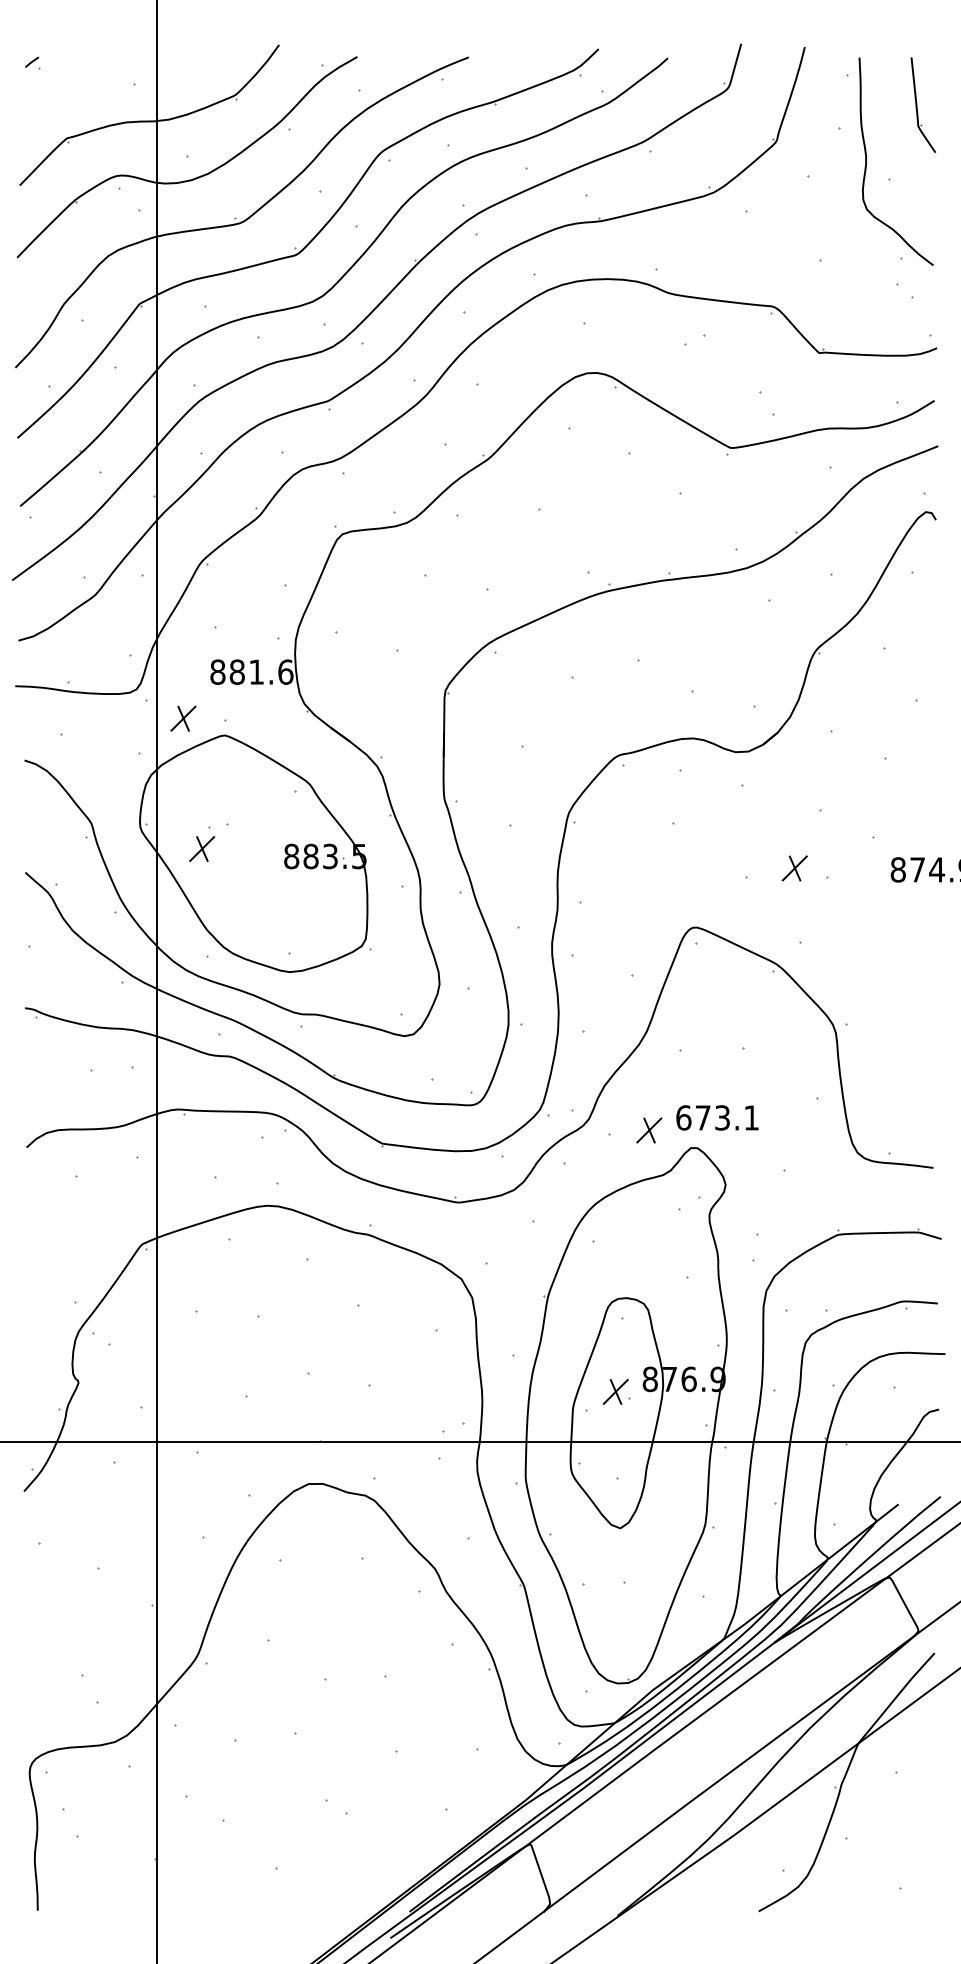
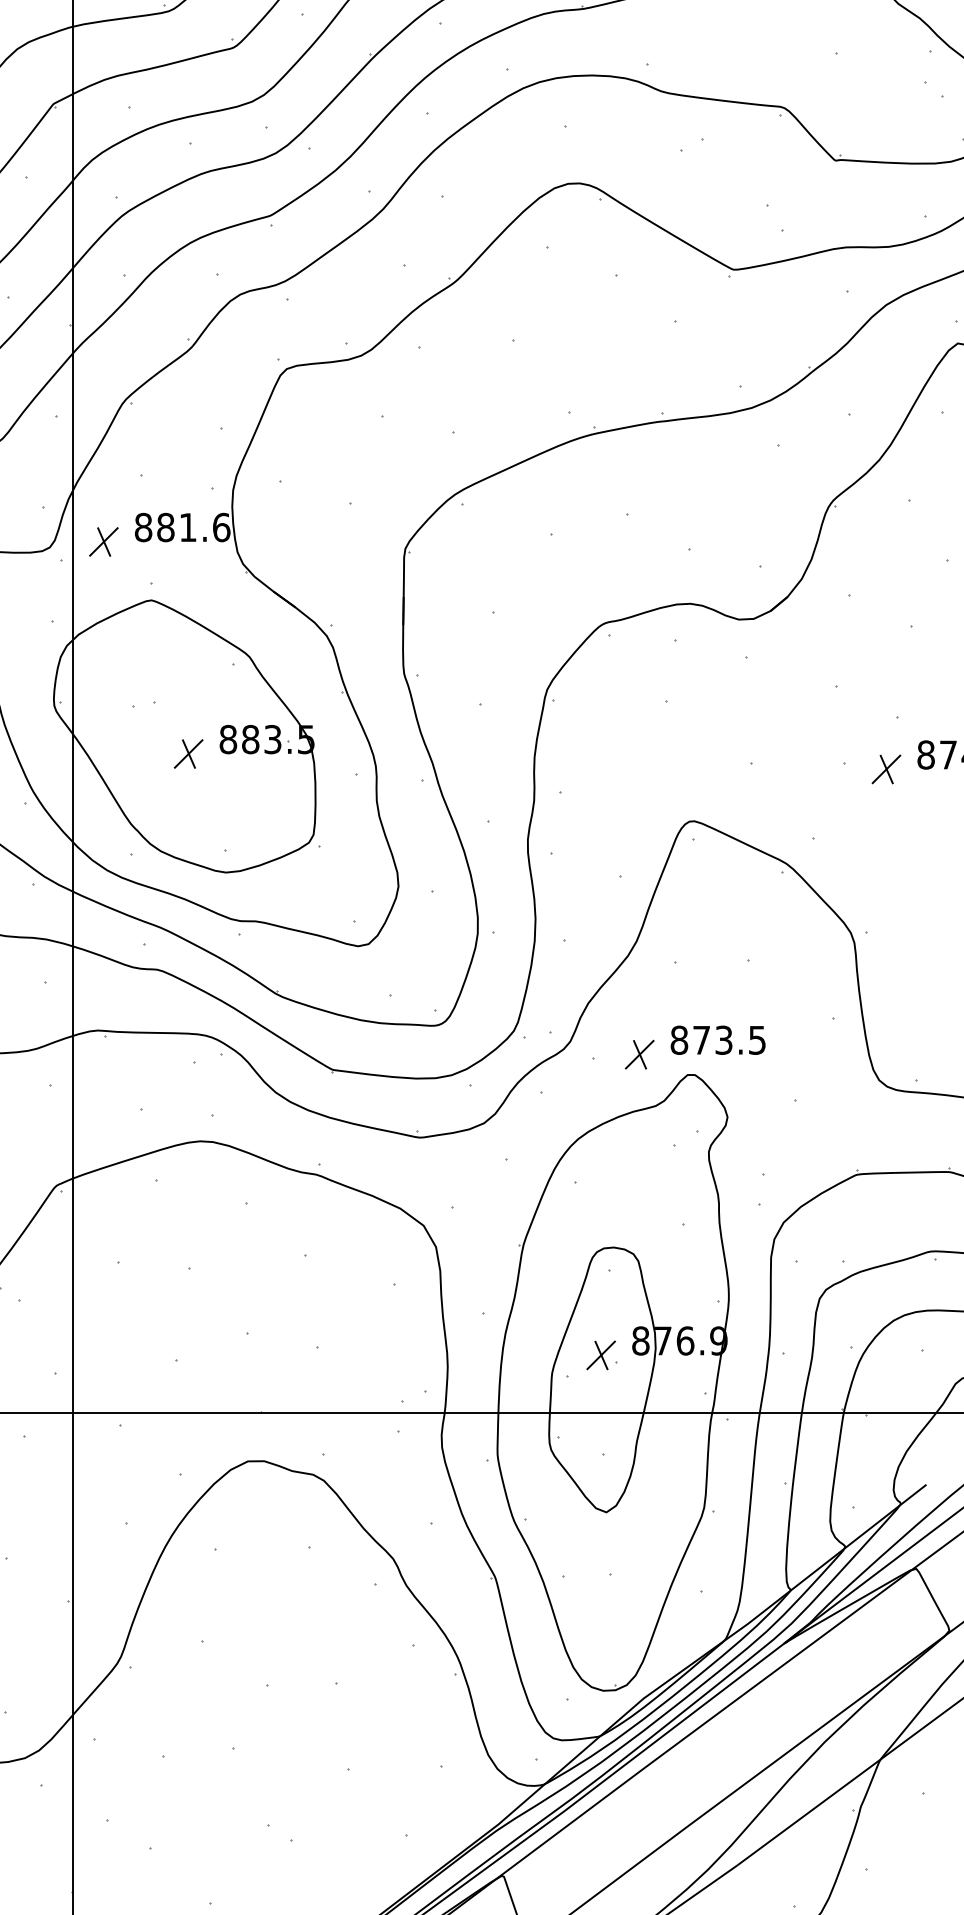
part: (183, 718) -> (103, 541), moved
part: (202, 848) -> (189, 753), moved
part: (794, 868) -> (886, 769), moved
text: (717, 1117) -> (718, 1039), 673.1 -> 873.5

